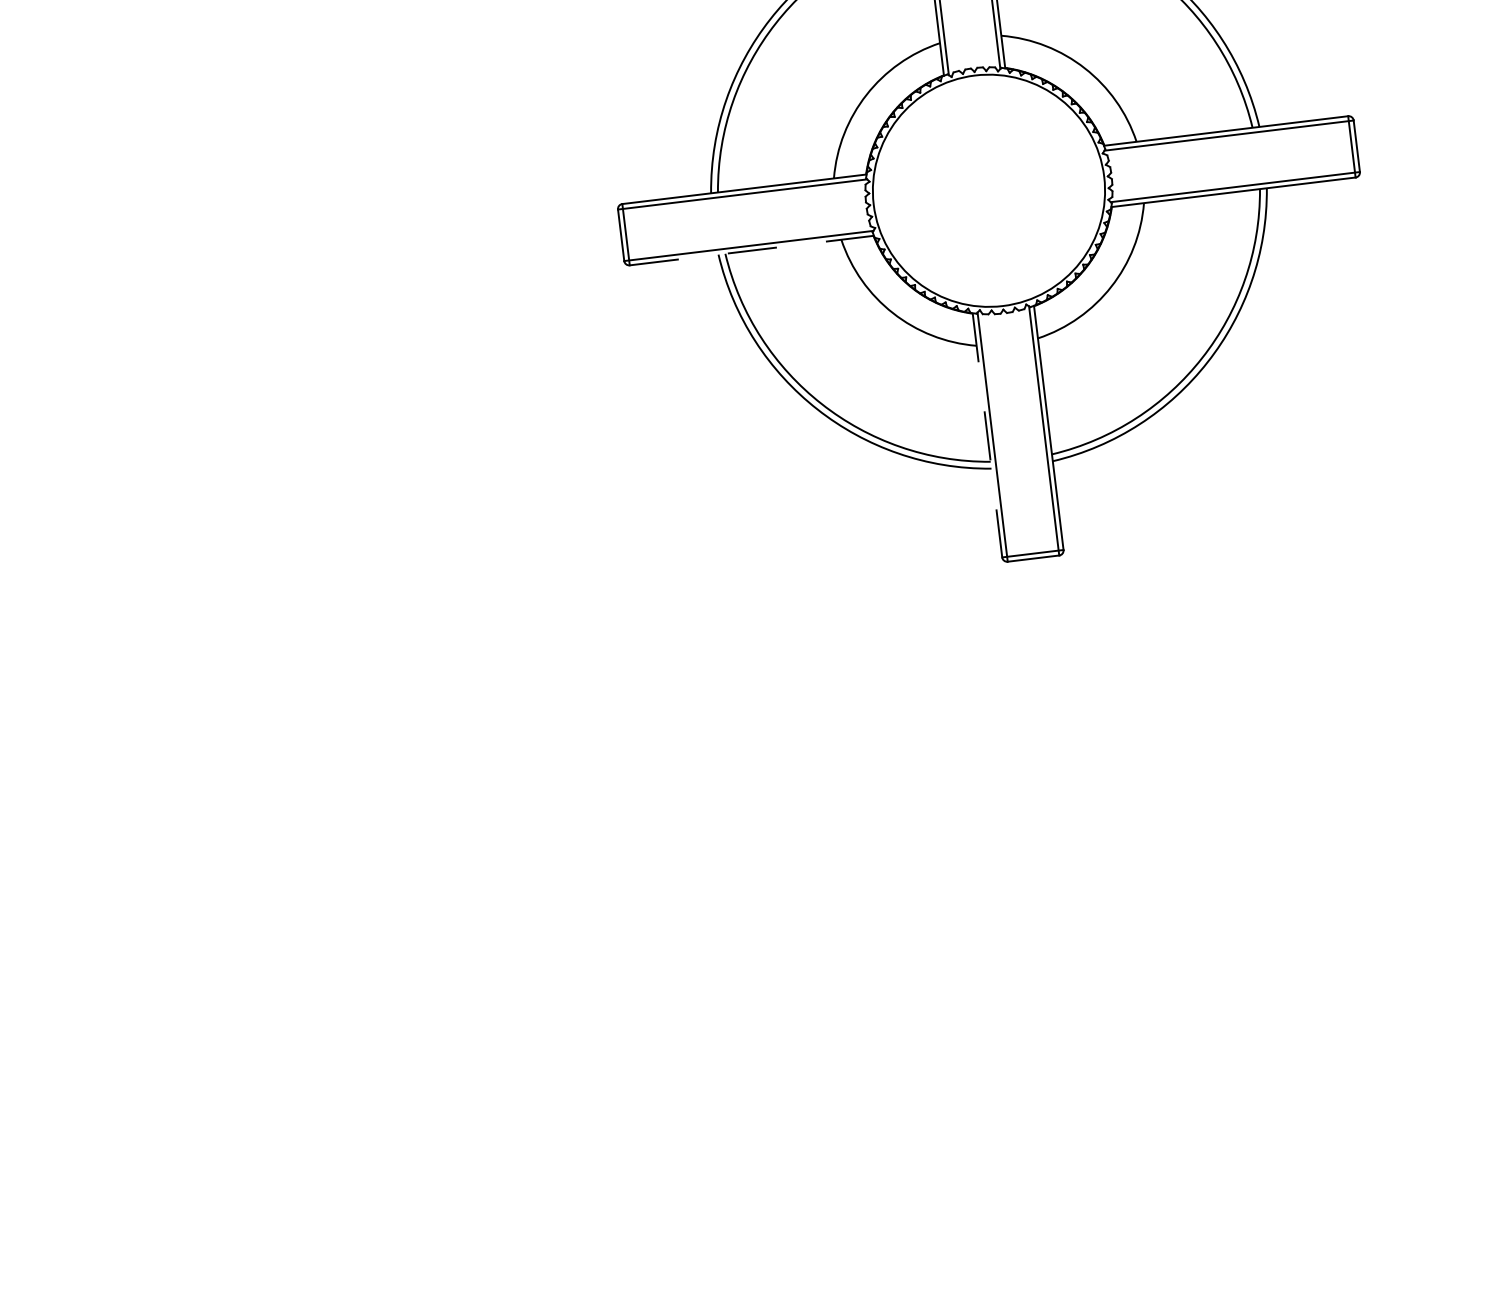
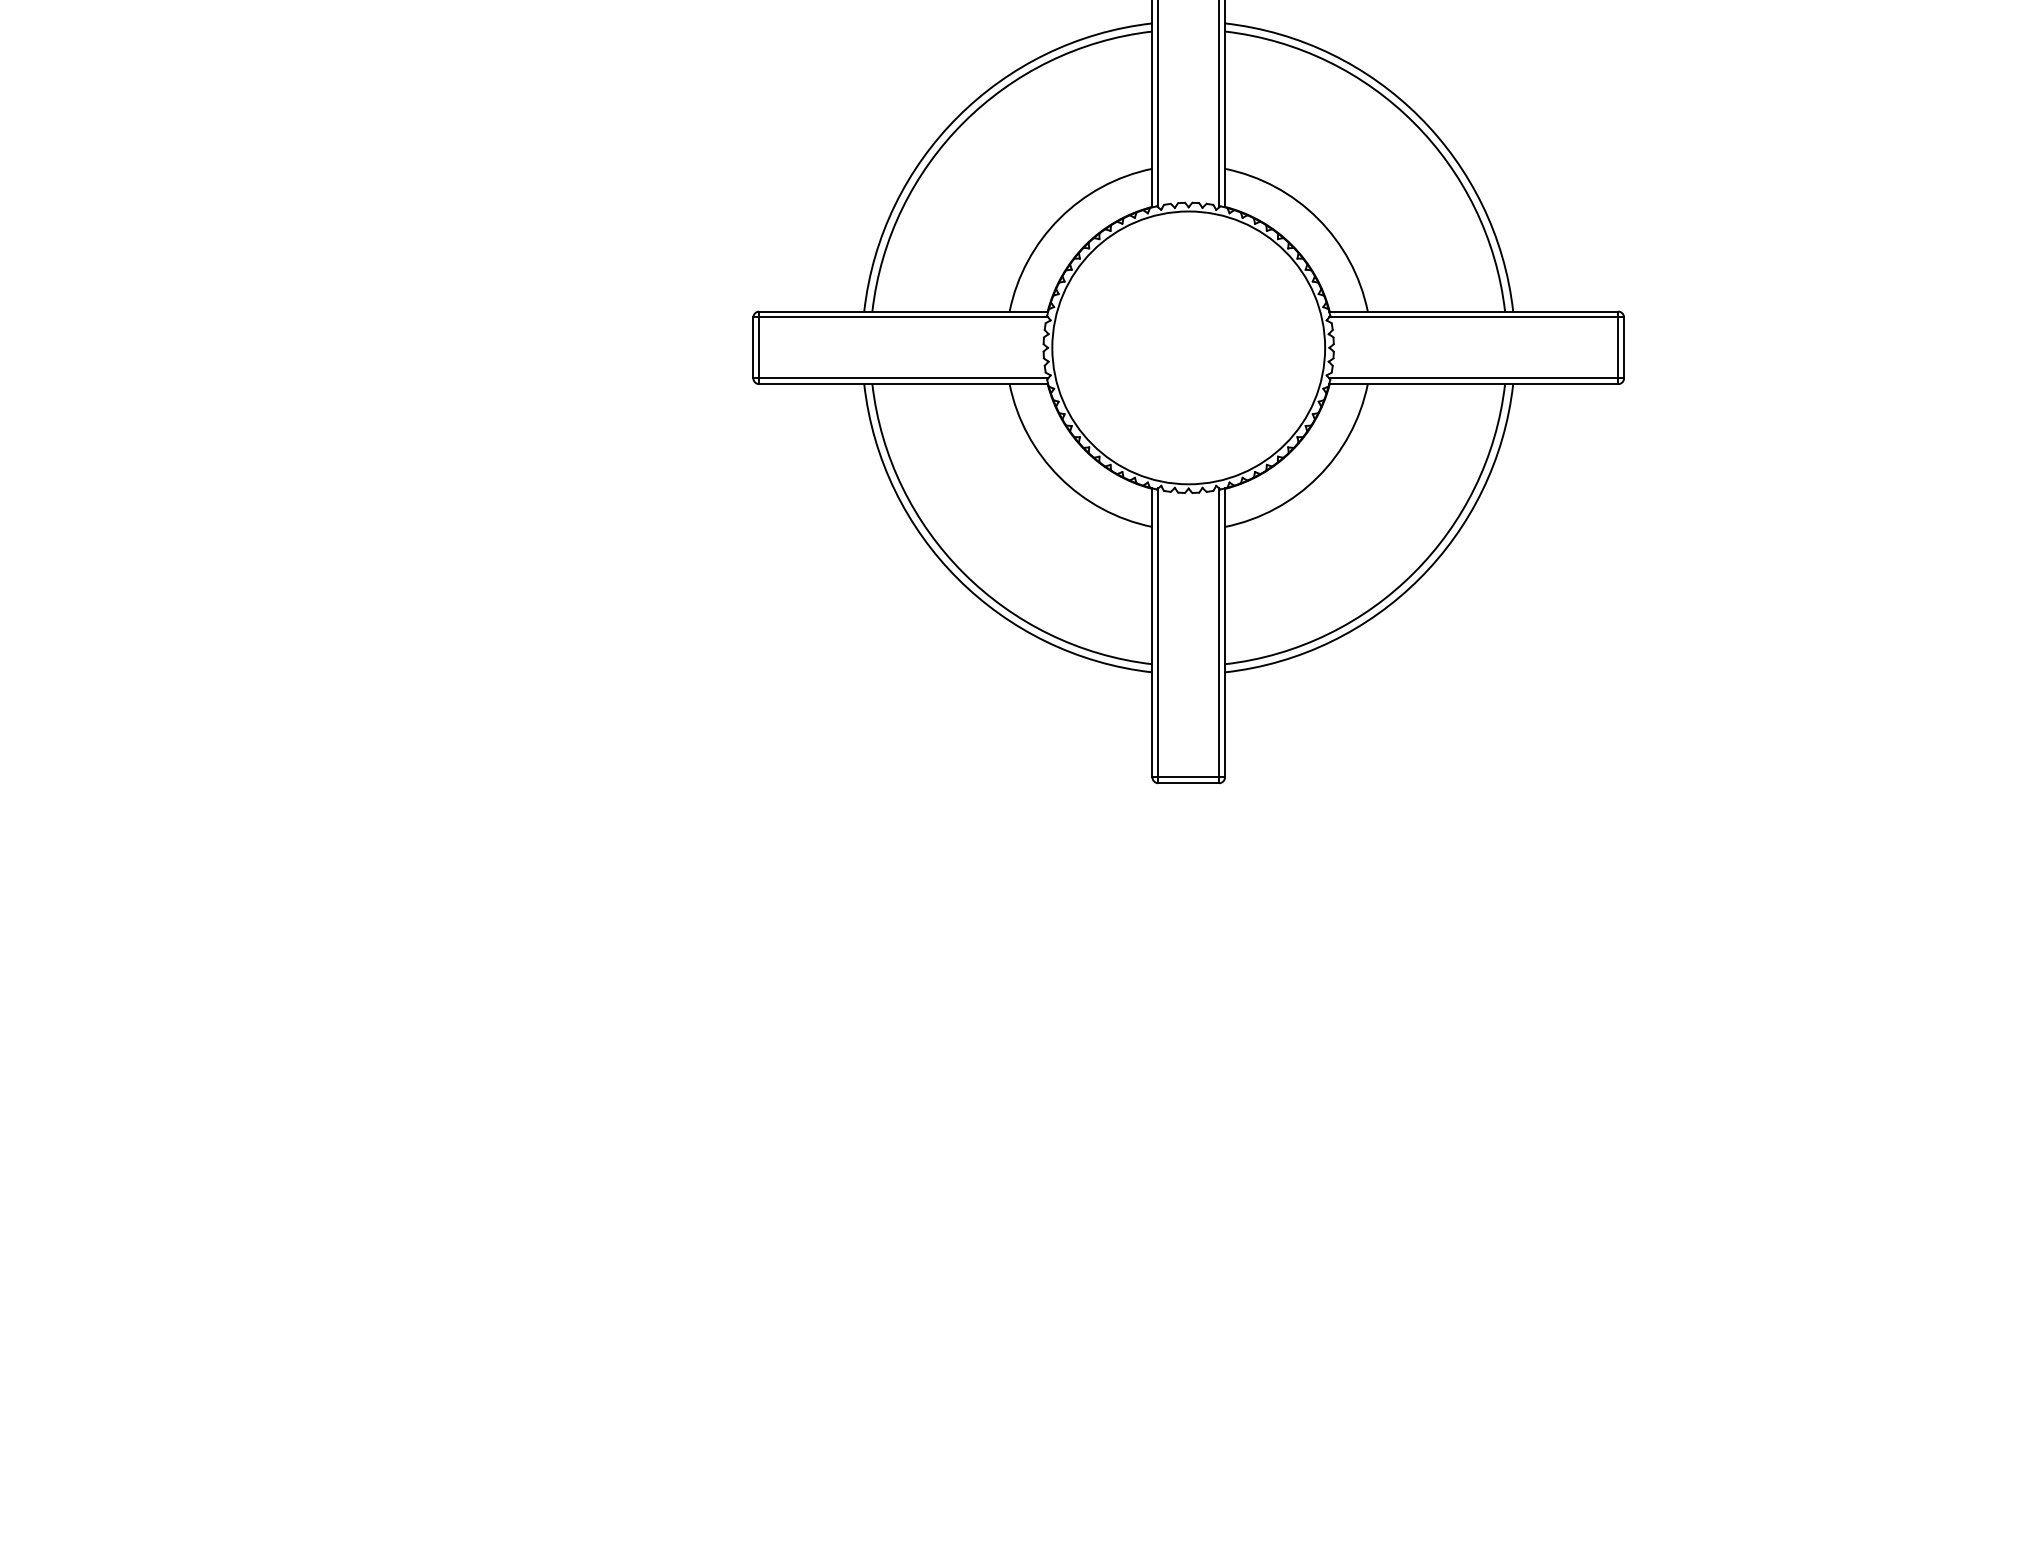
line: (752, 250) -> (904, 384), dashed -> solid
line: (987, 435) -> (1152, 633), dashed -> solid

